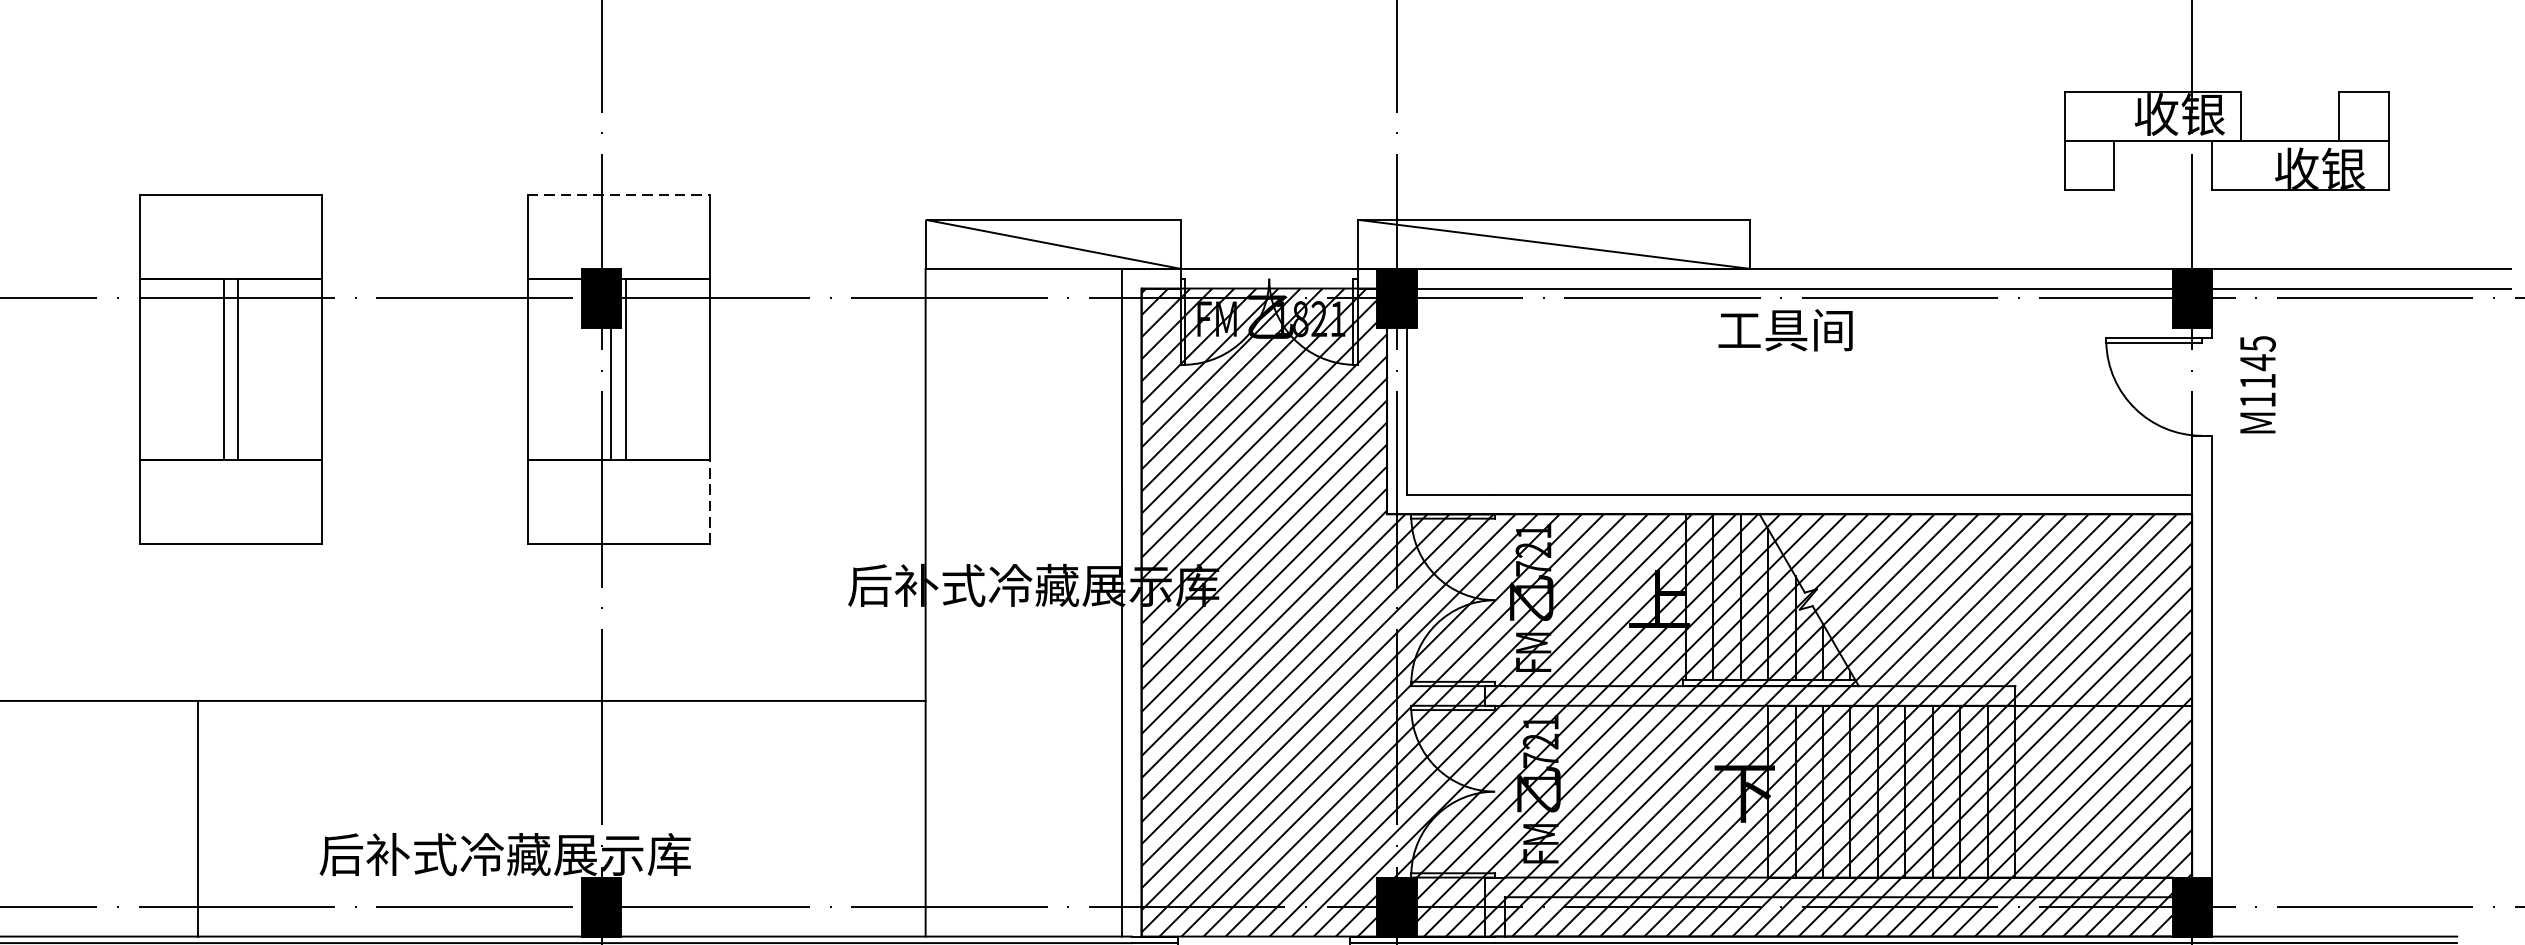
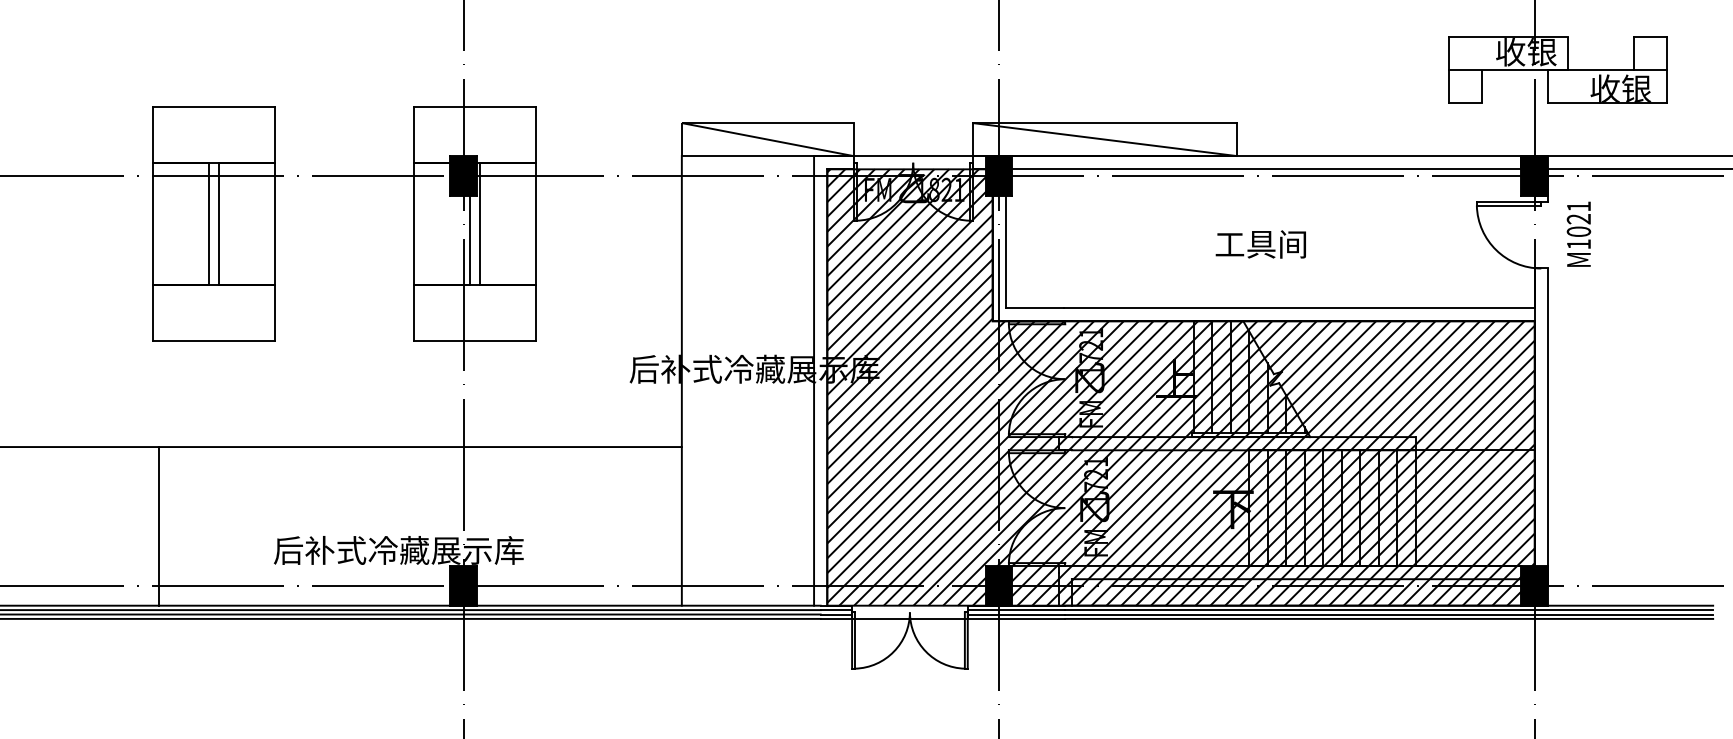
line: (619, 195) -> (475, 106), dashed -> solid
text: (1784, 330) -> (1260, 244), moved
text: (2257, 361) -> (1578, 218), M1145 -> M1021
line: (709, 501) -> (536, 312), dashed -> solid
line: (198, 818) -> (159, 526), moved

